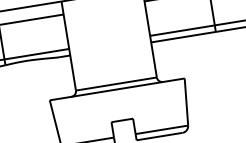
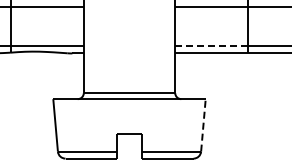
line: (182, 31) -> (211, 46), solid -> dashed
line: (186, 101) -> (203, 124), solid -> dashed

